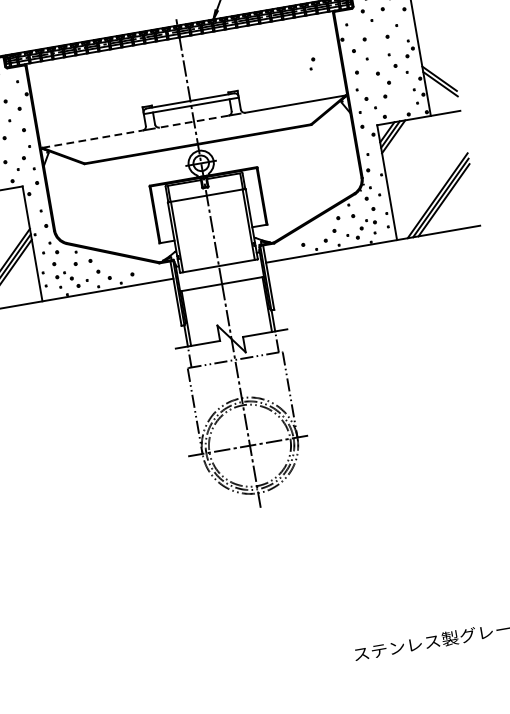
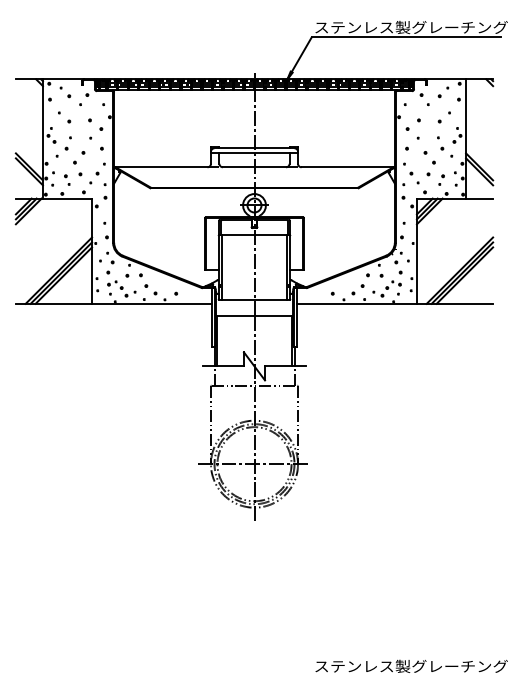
part: (312, 63) -> (441, 179), moved
line: (194, 121) -> (254, 167), dashed -> solid
line: (92, 139) -> (161, 167), dashed -> solid

